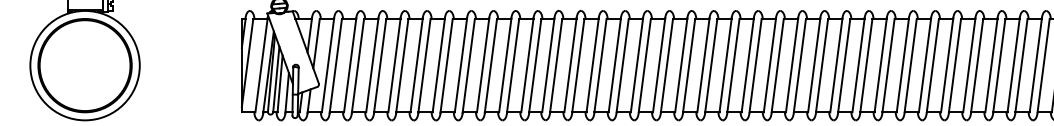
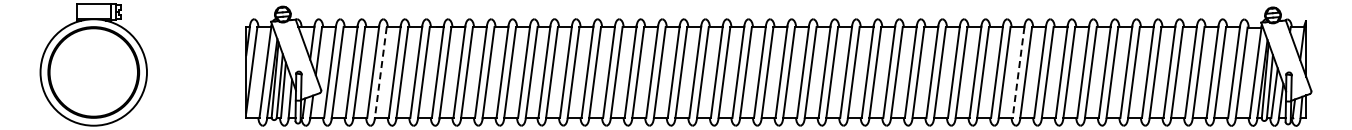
line: (379, 65) -> (380, 72), solid -> dashed
line: (1035, 65) -> (1018, 72), solid -> dashed

